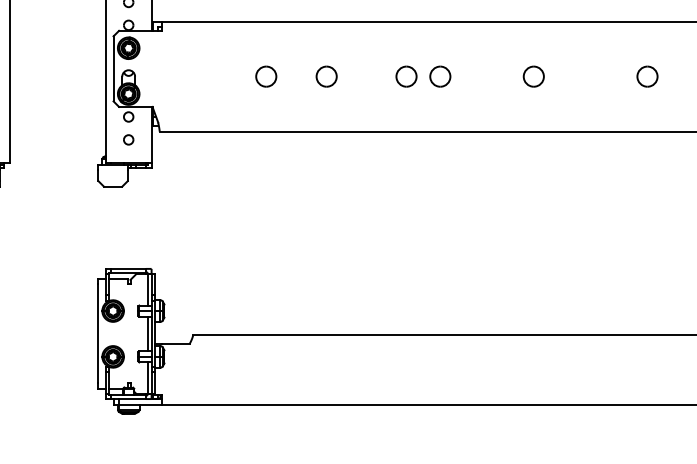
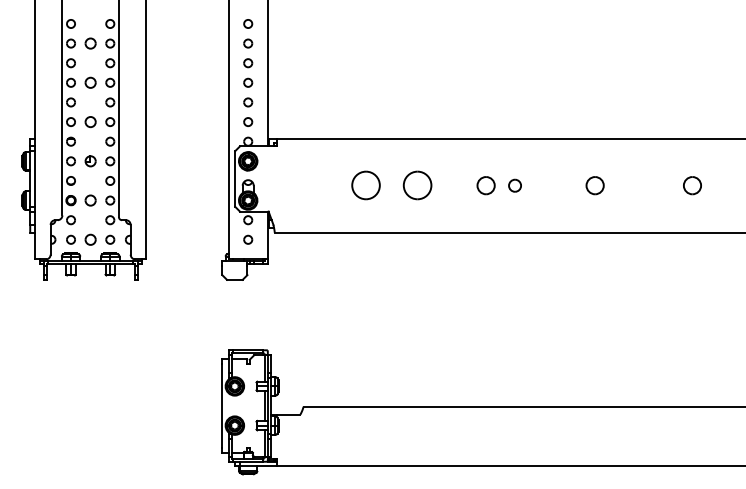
part: (265, 76) -> (365, 185), size x1.6
part: (326, 76) -> (417, 185), size x1.6
part: (439, 76) -> (514, 185), size x0.7

